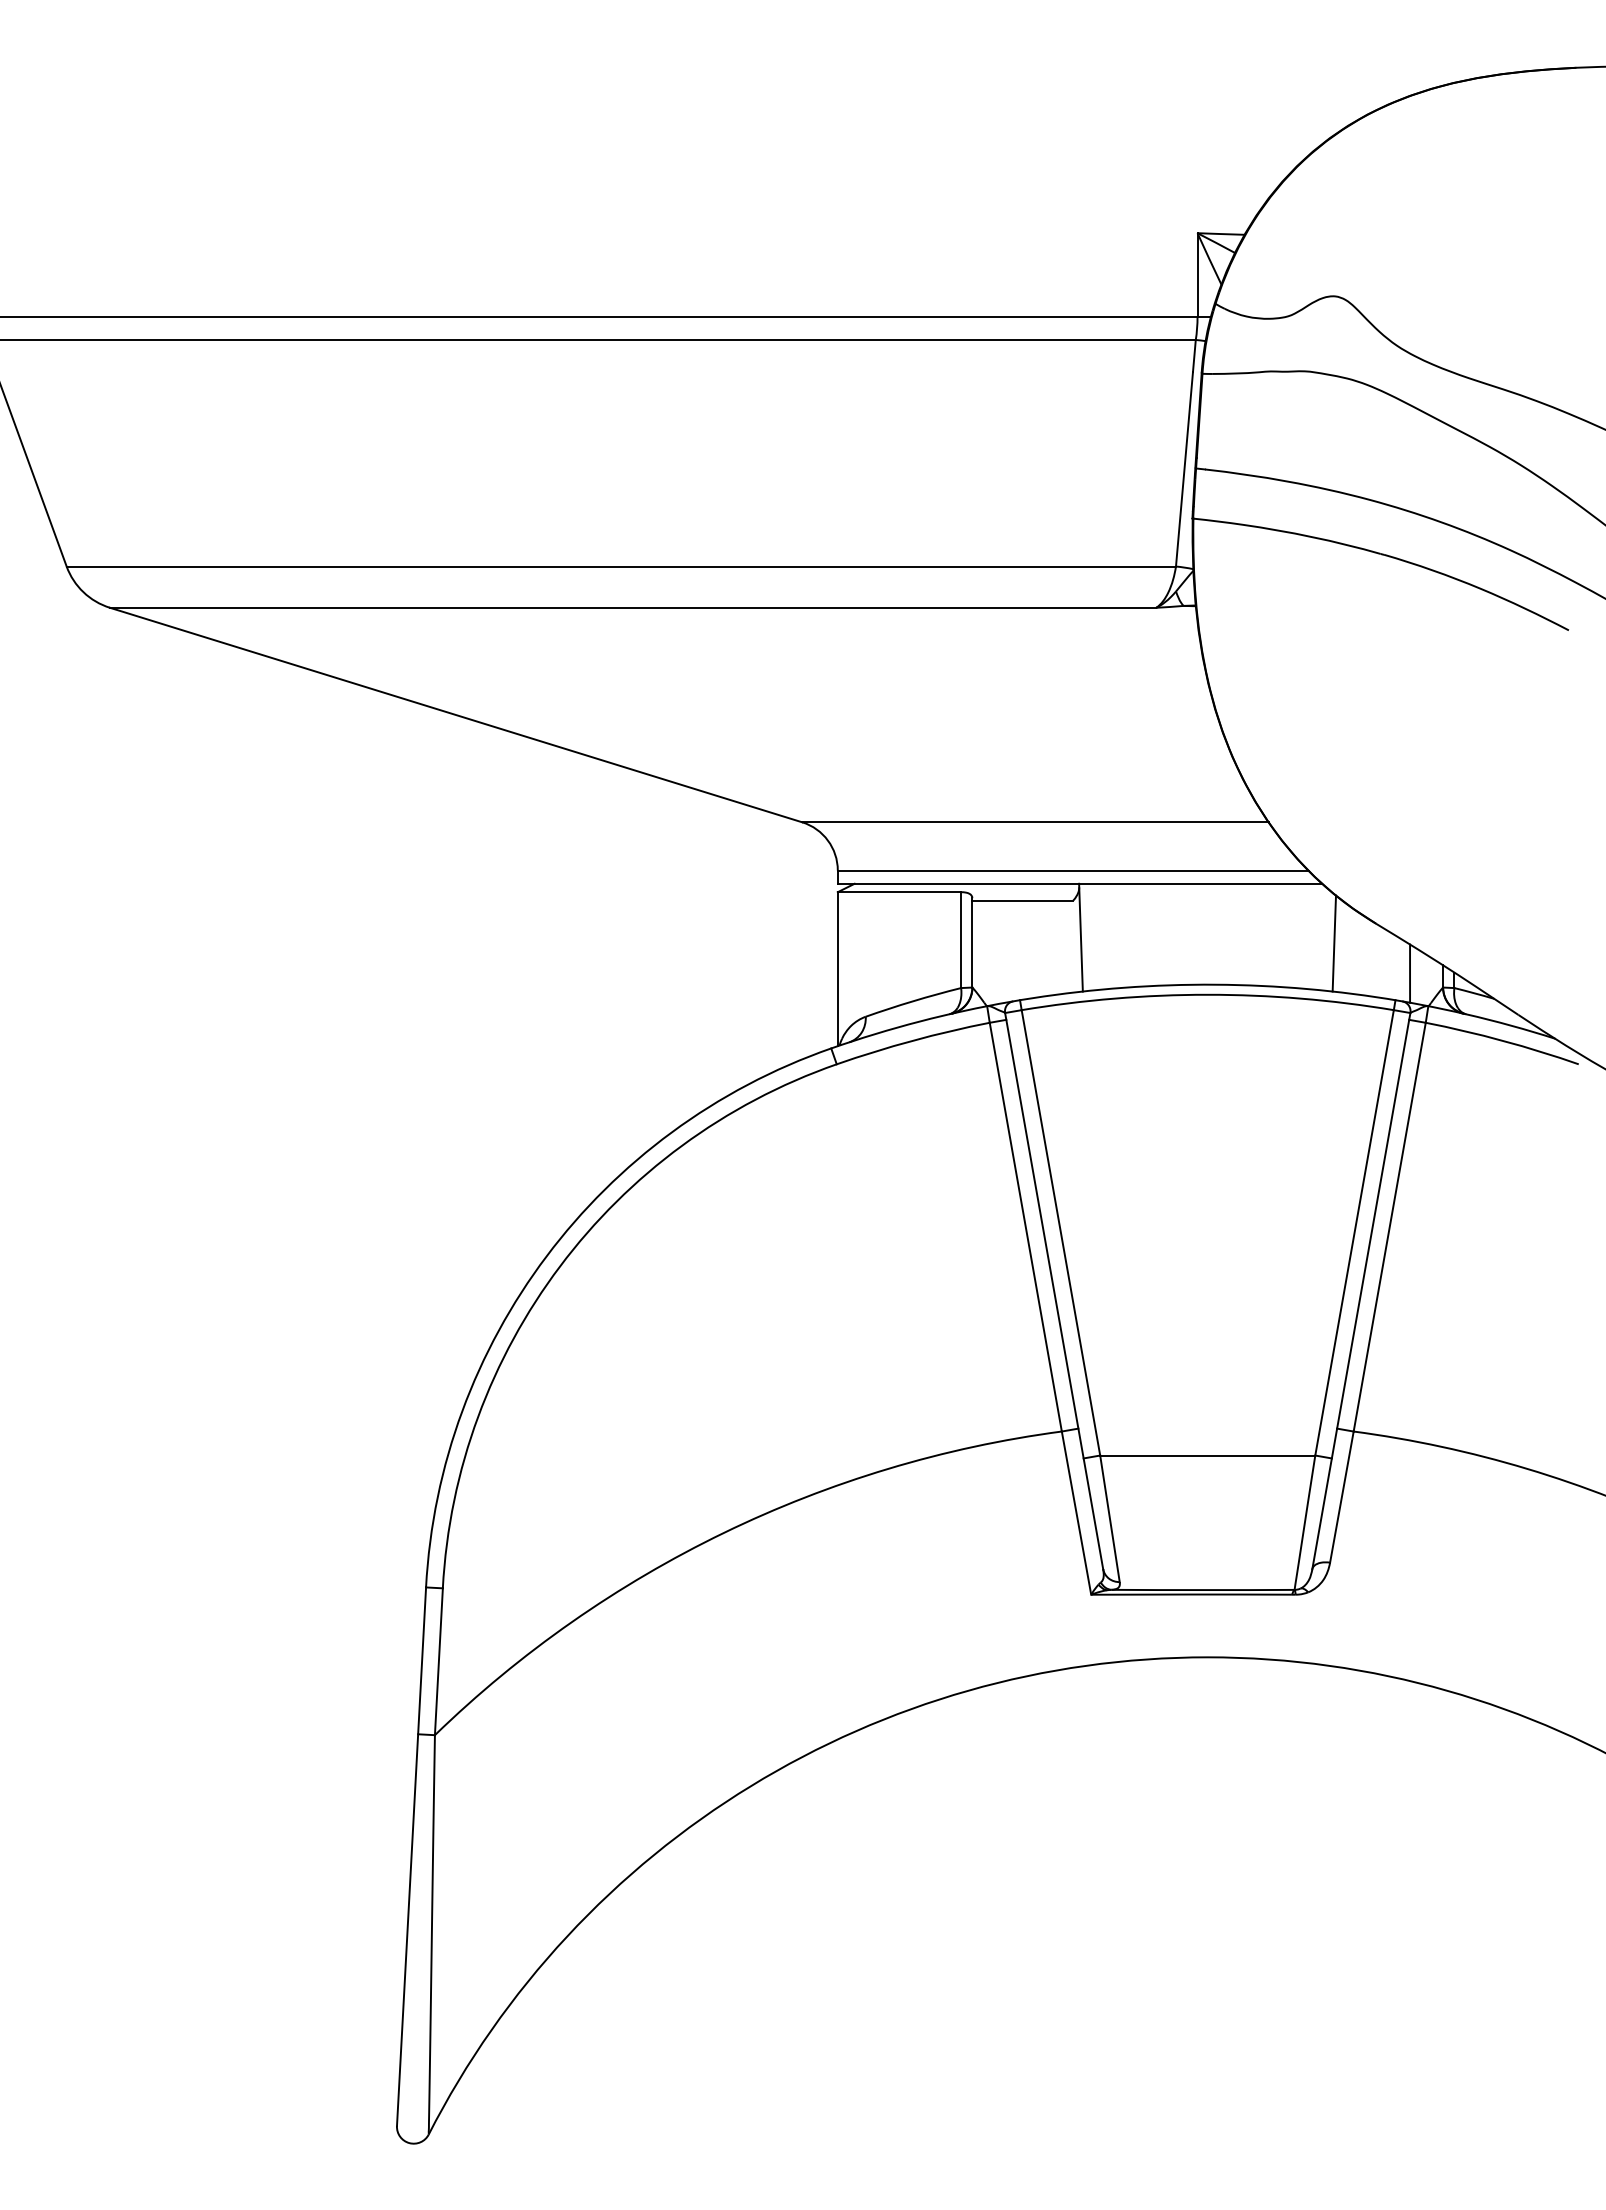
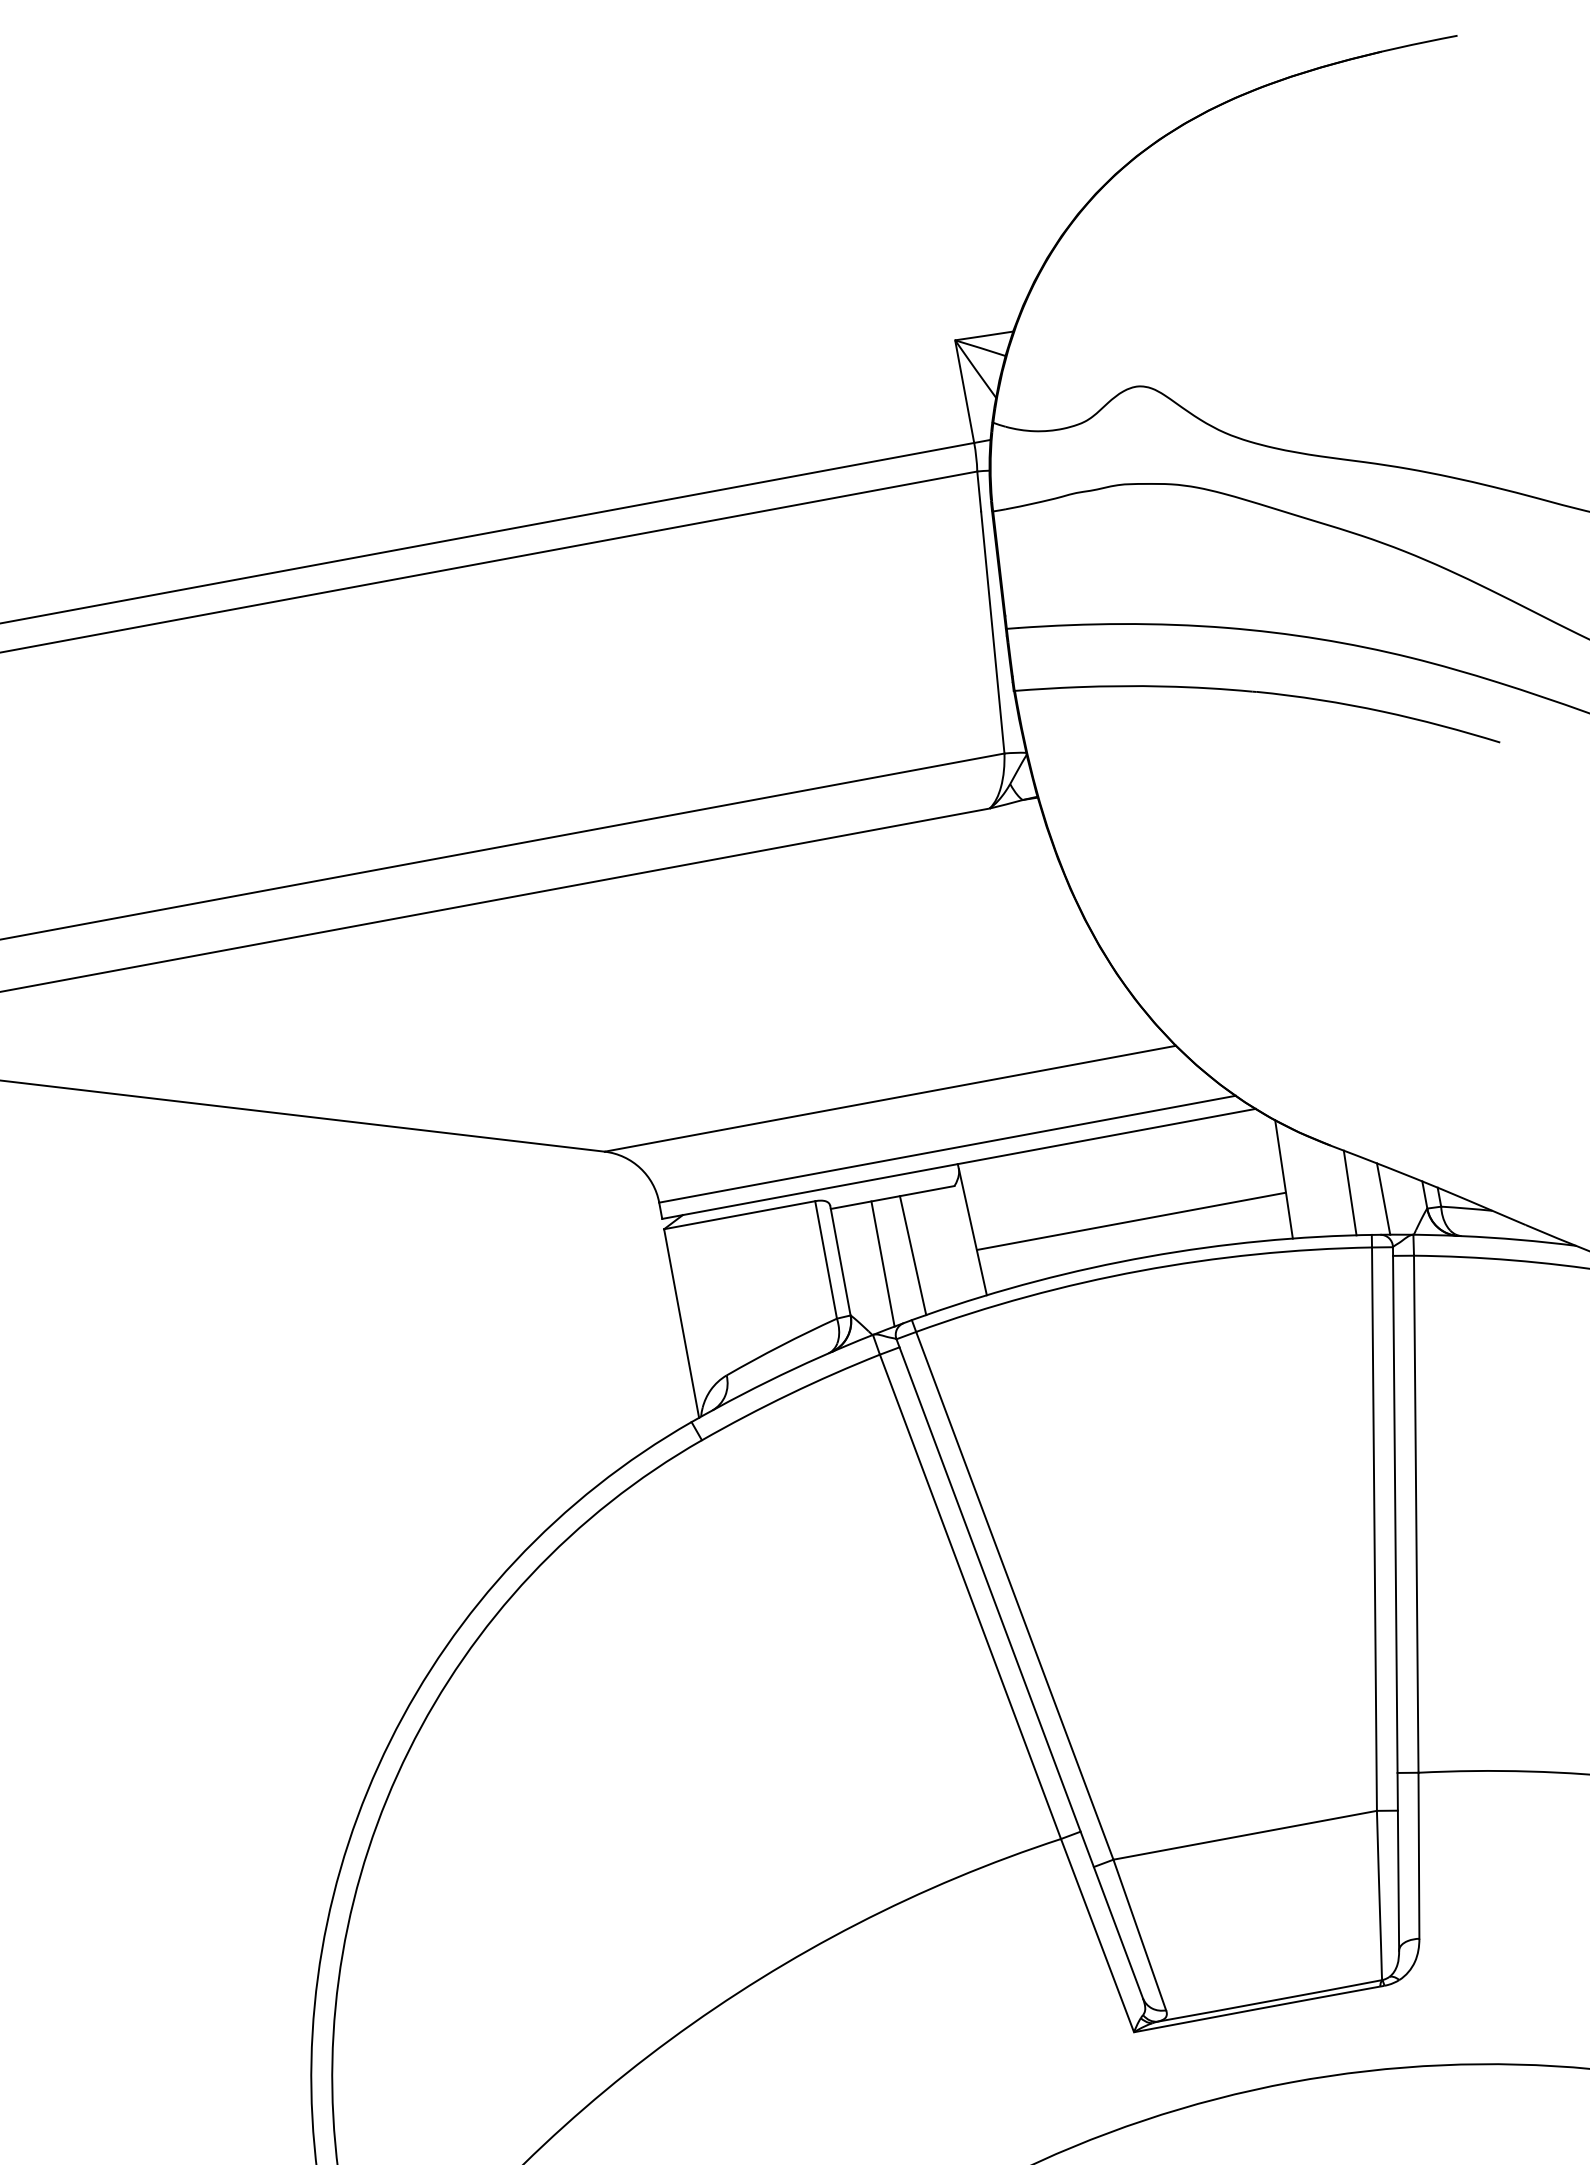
line: (1030, 949) -> (913, 1255), added
line: (1005, 951) -> (883, 1263), added
line: (1207, 954) -> (1131, 1221), added
line: (1384, 963) -> (1349, 1192), added

